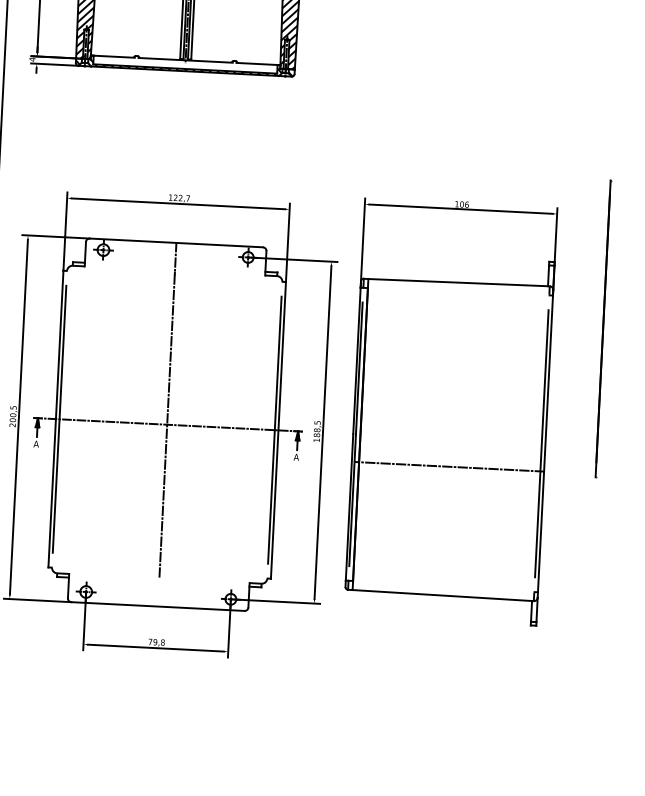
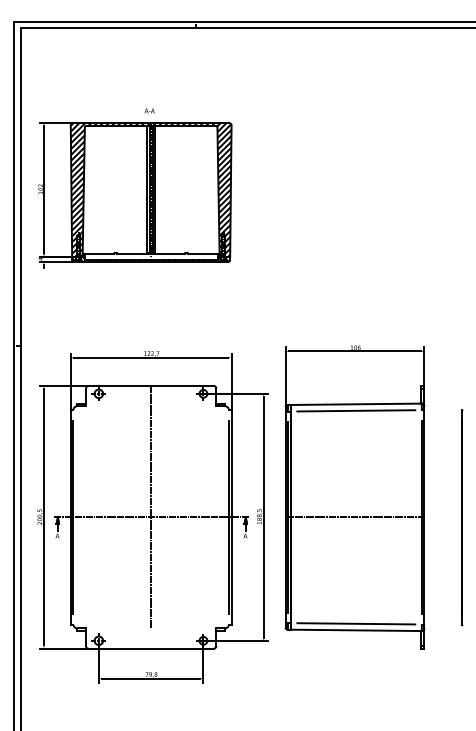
line: (458, 291) -> (356, 410), added
line: (604, 329) -> (462, 517), moved
line: (449, 467) -> (356, 517), moved
line: (443, 586) -> (356, 623), added

